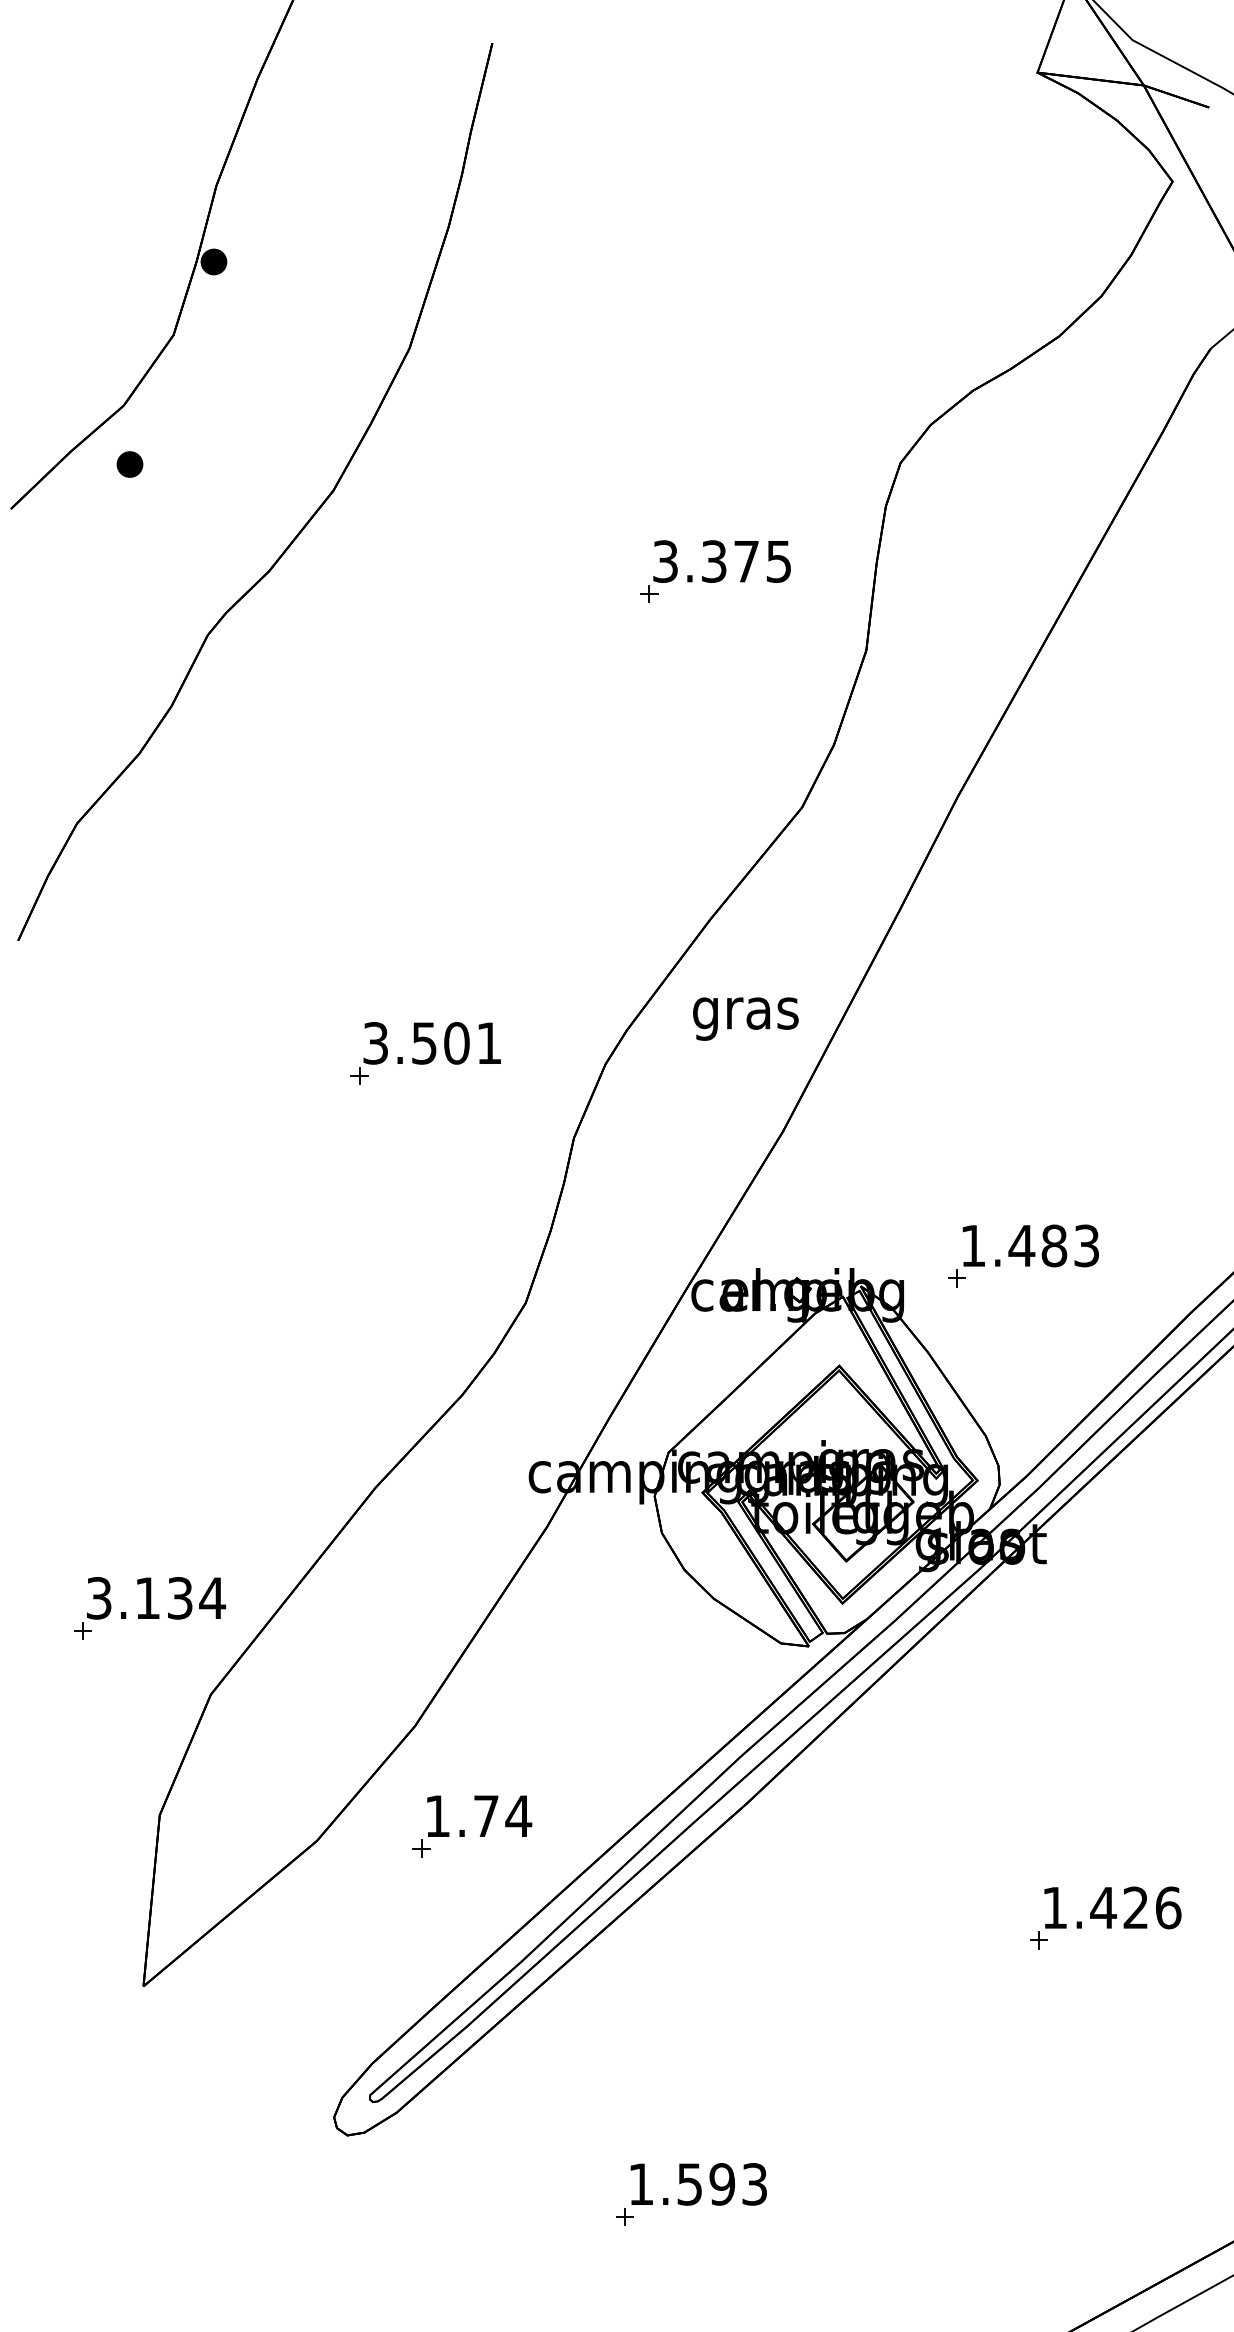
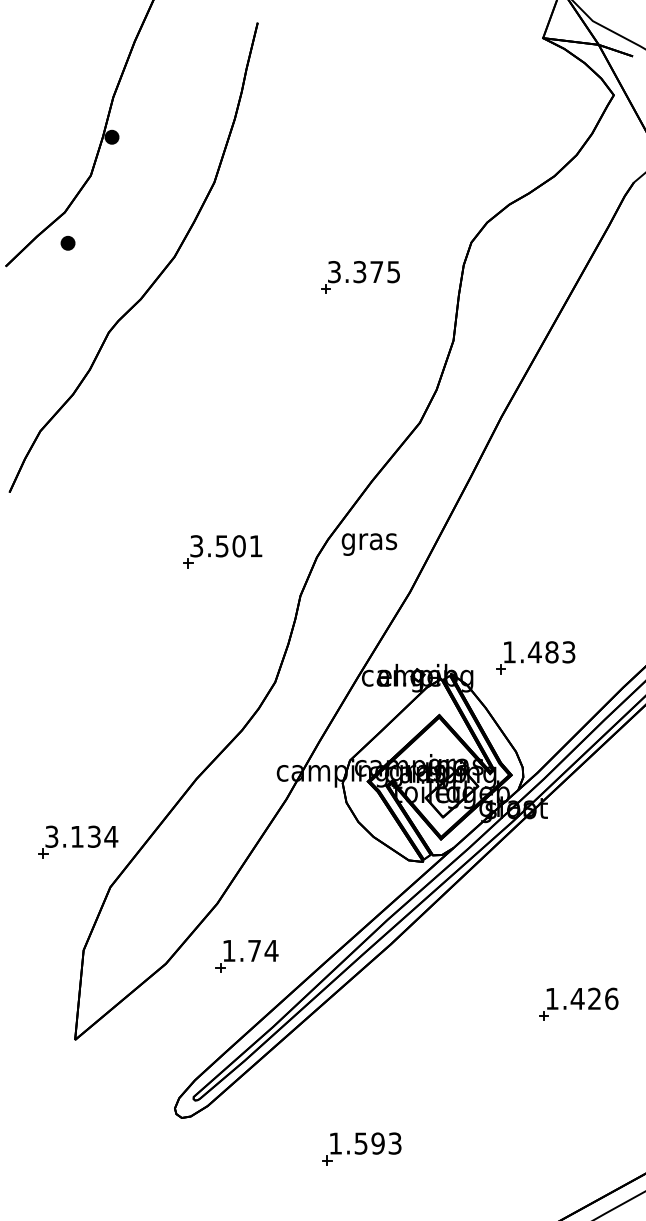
part: (715, 571) -> (360, 277), moved
text: (745, 1018) -> (369, 544), moved

